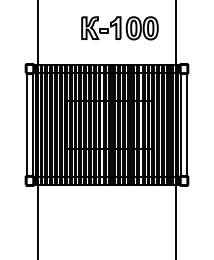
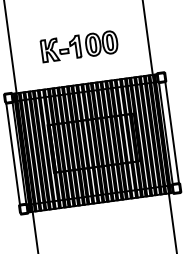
part: (119, 28) -> (79, 46), moved

